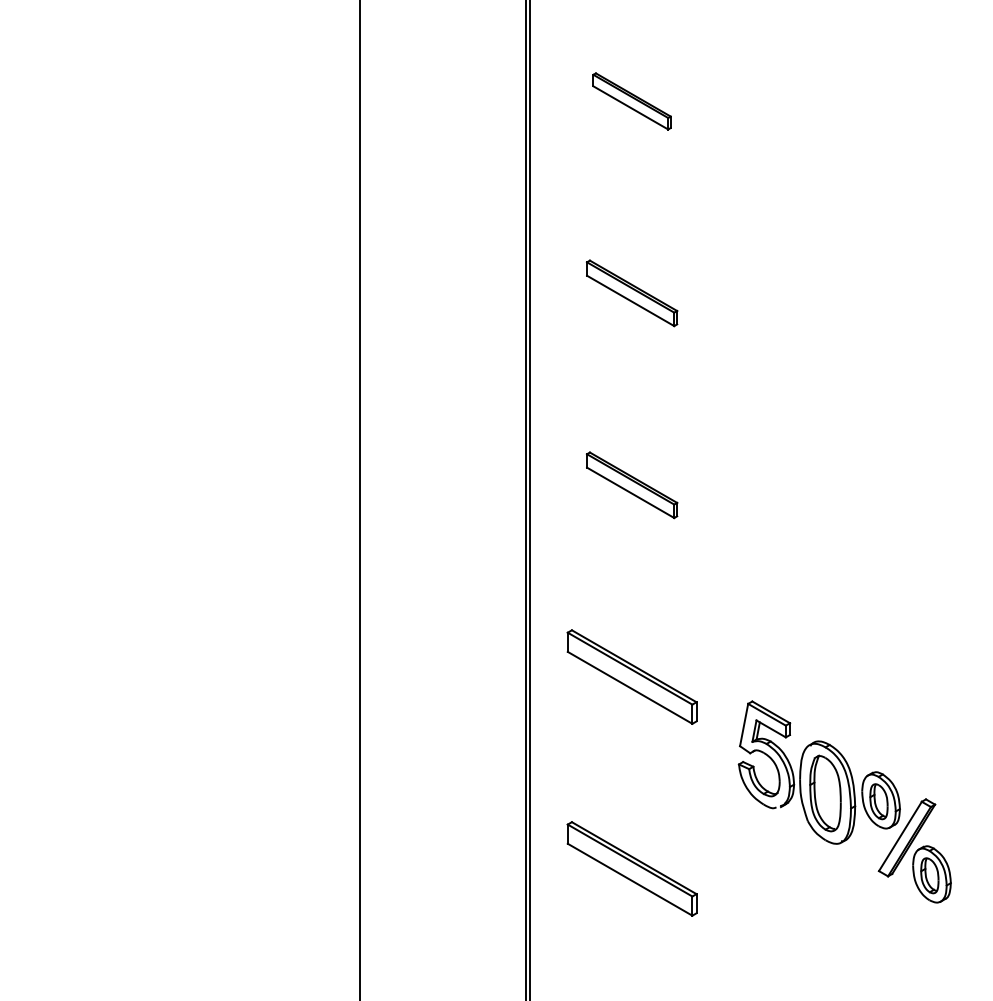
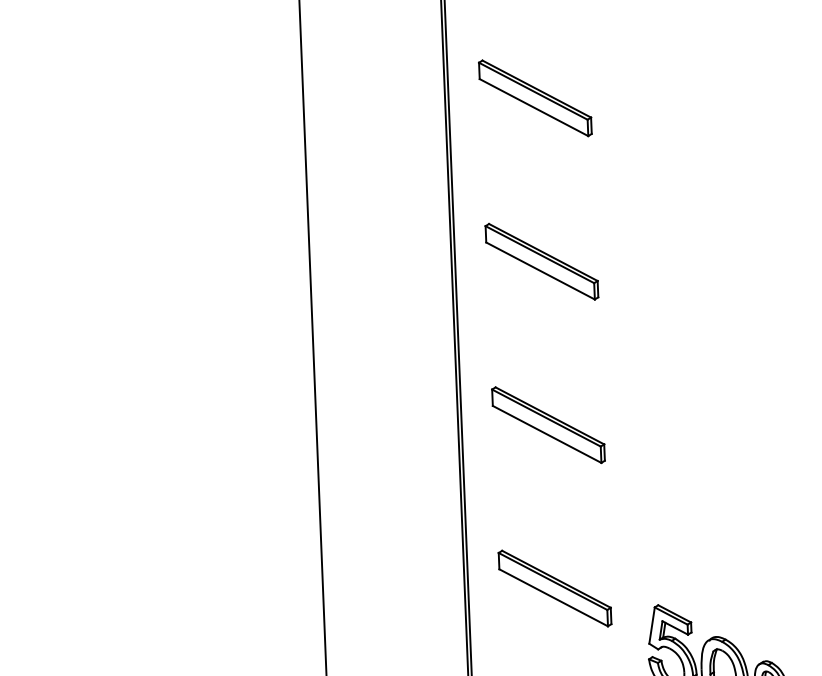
part: (631, 101) -> (534, 98), size x1.67
part: (631, 293) -> (541, 261), size x1.43
part: (631, 485) -> (547, 425), size x1.43

